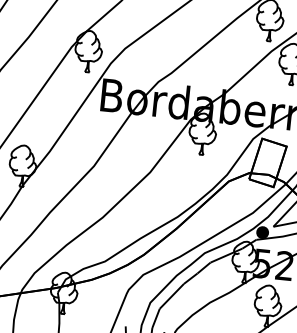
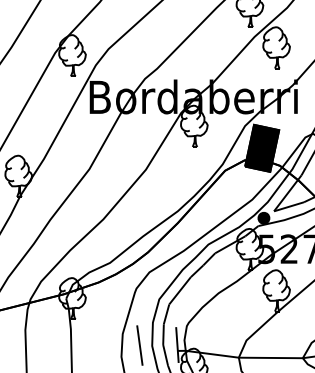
fill: (268, 162) -> (262, 147), added

